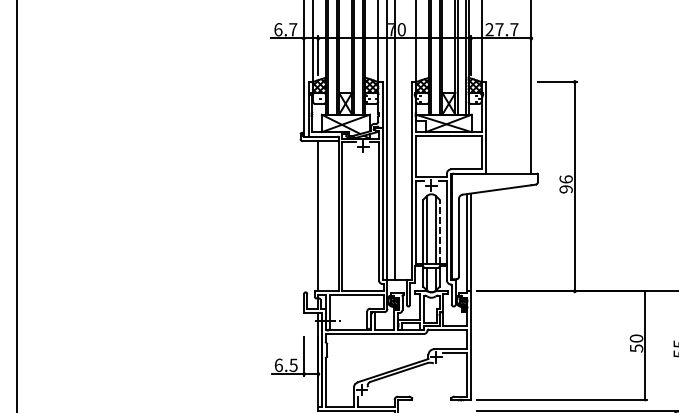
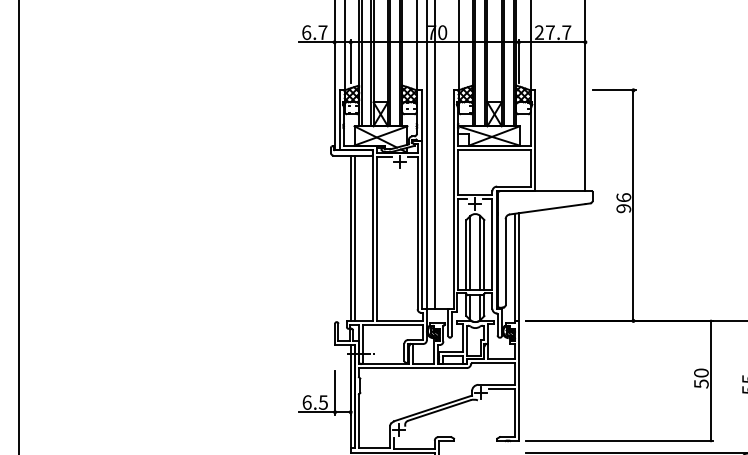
line: (321, 215) -> (354, 237), added
line: (439, 230) -> (484, 254), dashed -> solid

